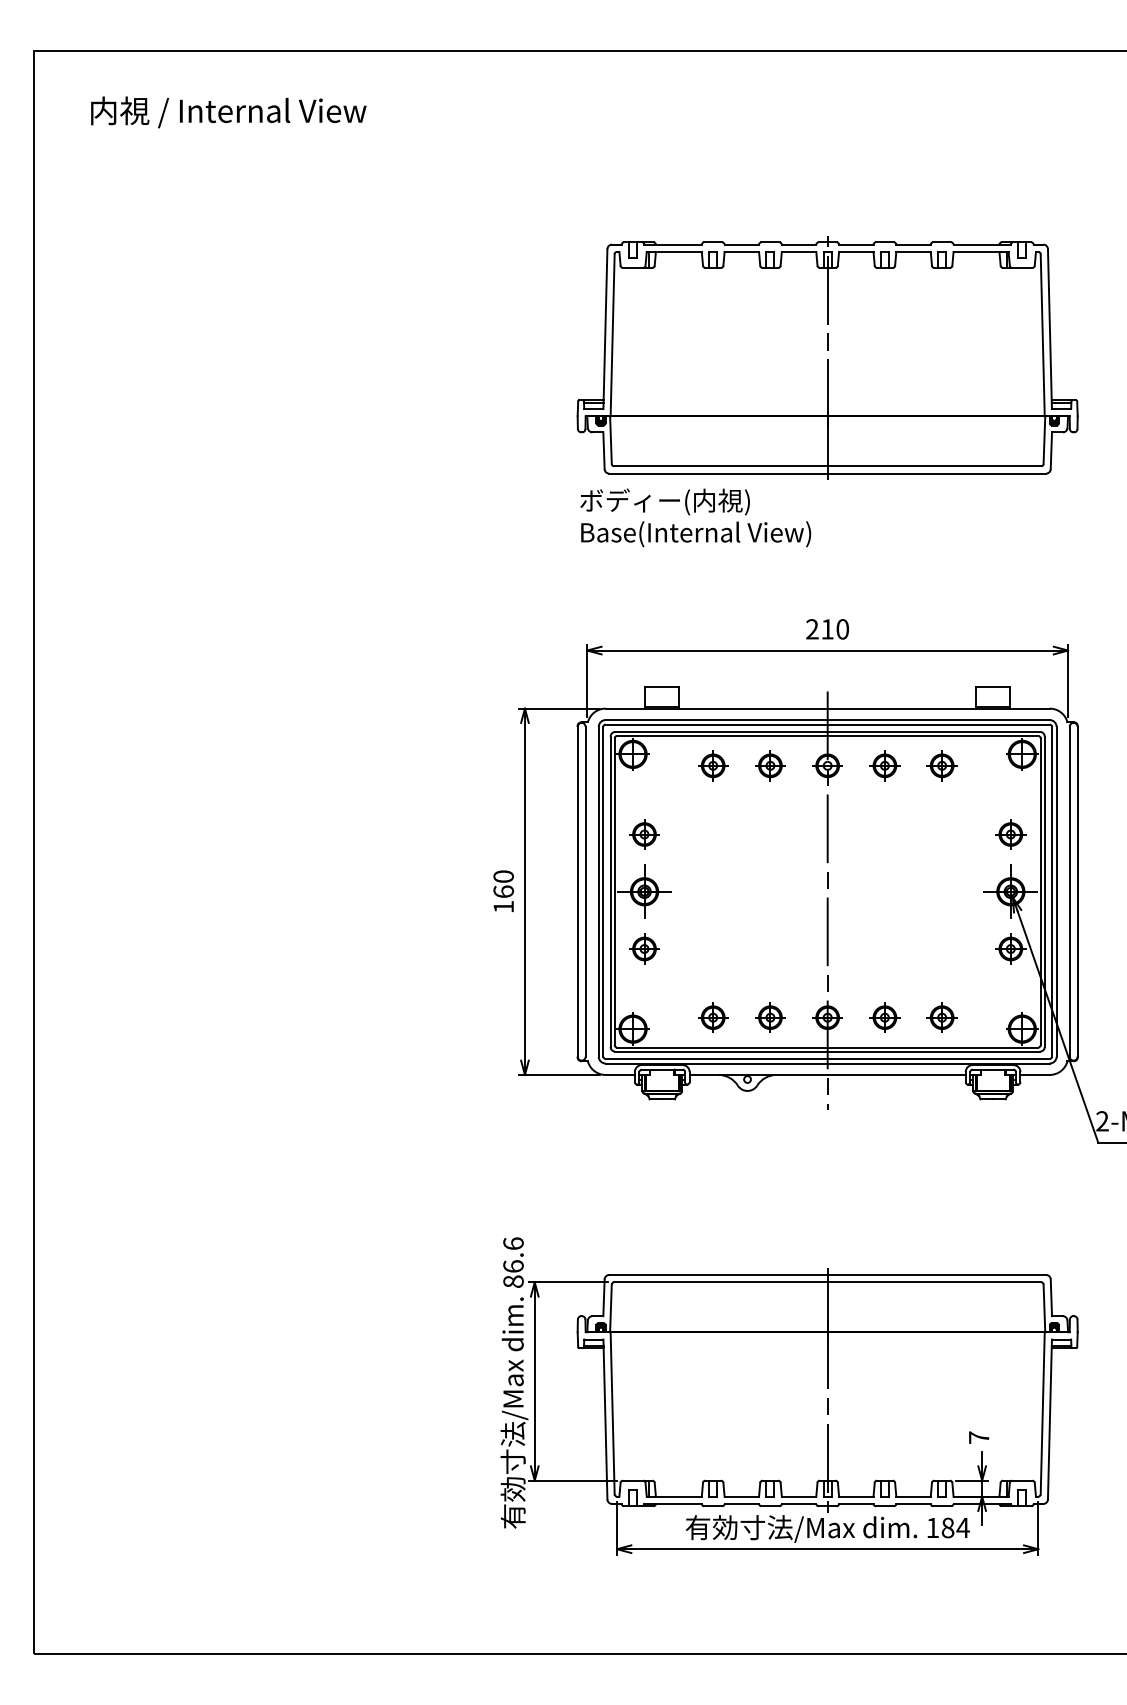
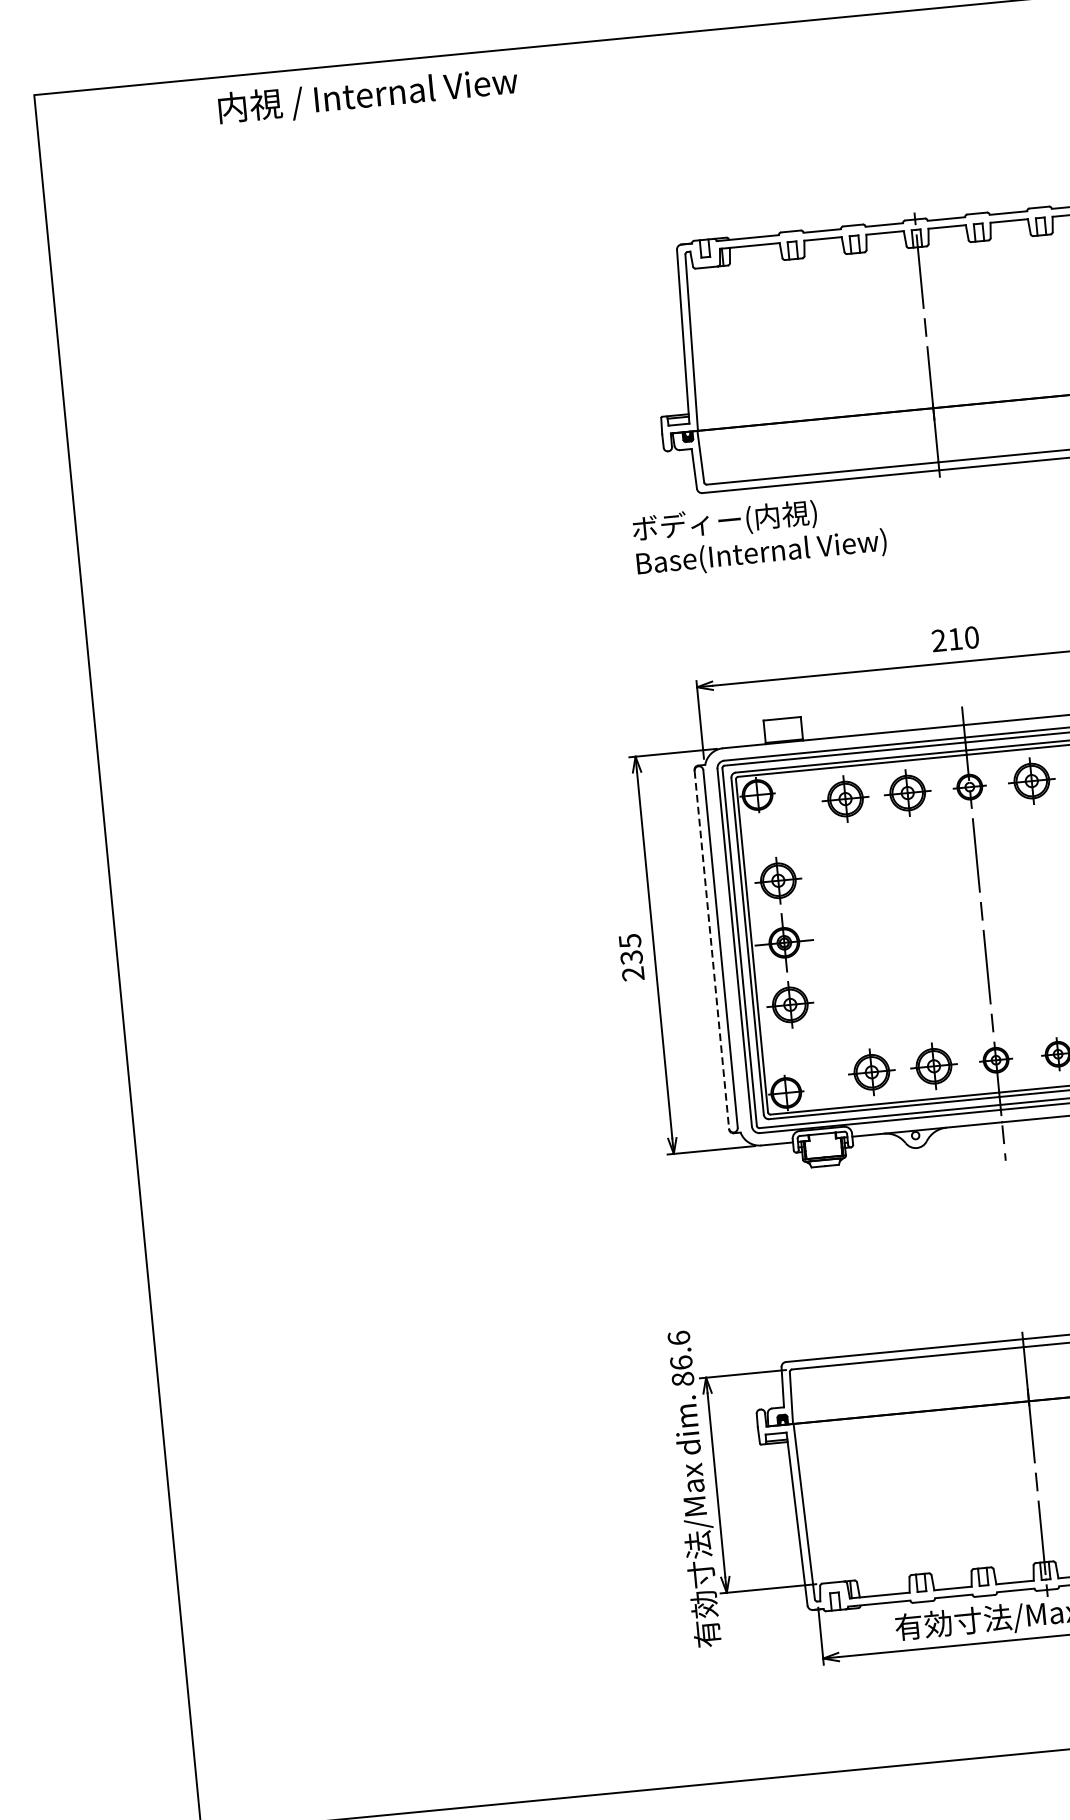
text: (228, 112) -> (367, 96), moved
text: (695, 517) -> (759, 535), moved
part: (713, 765) -> (845, 798), size x1.4
part: (770, 765) -> (907, 792), size x1.4
part: (884, 765) -> (1031, 780), size x1.4
part: (644, 834) -> (778, 880), size x1.4
text: (503, 891) -> (631, 957), 160 -> 235
line: (577, 891) -> (711, 949), solid -> dashed
part: (644, 948) -> (790, 1004), size x1.4
part: (713, 1017) -> (872, 1071), size x1.4
part: (770, 1017) -> (934, 1065), size x1.4

